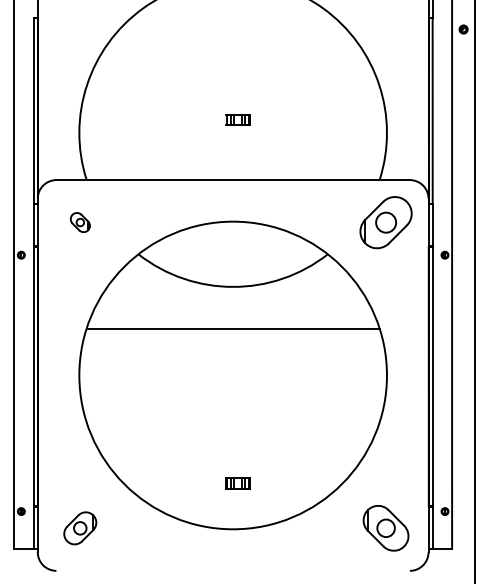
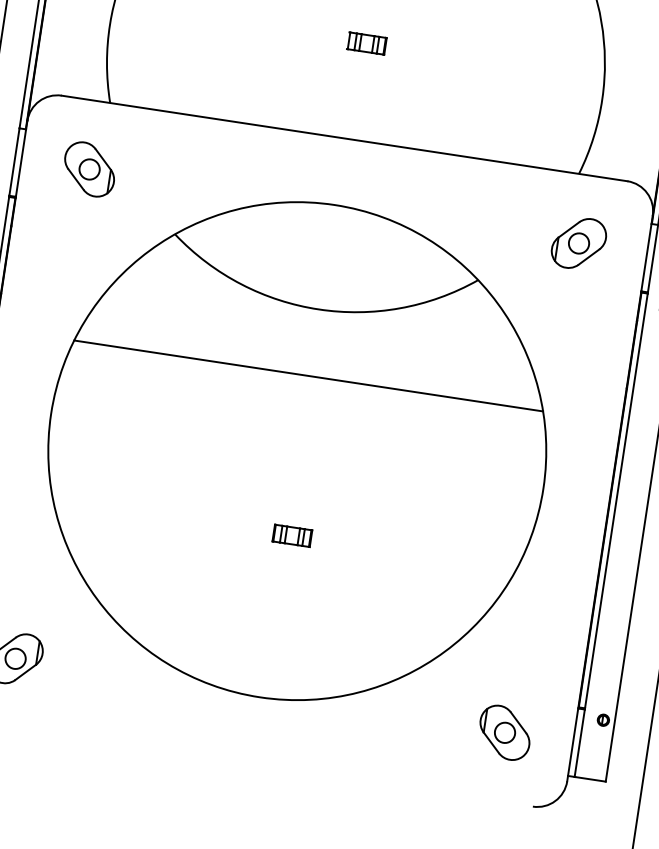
part: (80, 222) -> (90, 169), size x1.67
part: (385, 222) -> (578, 243), size x0.62
part: (237, 483) -> (291, 535), moved
part: (385, 528) -> (504, 732), size x0.71

